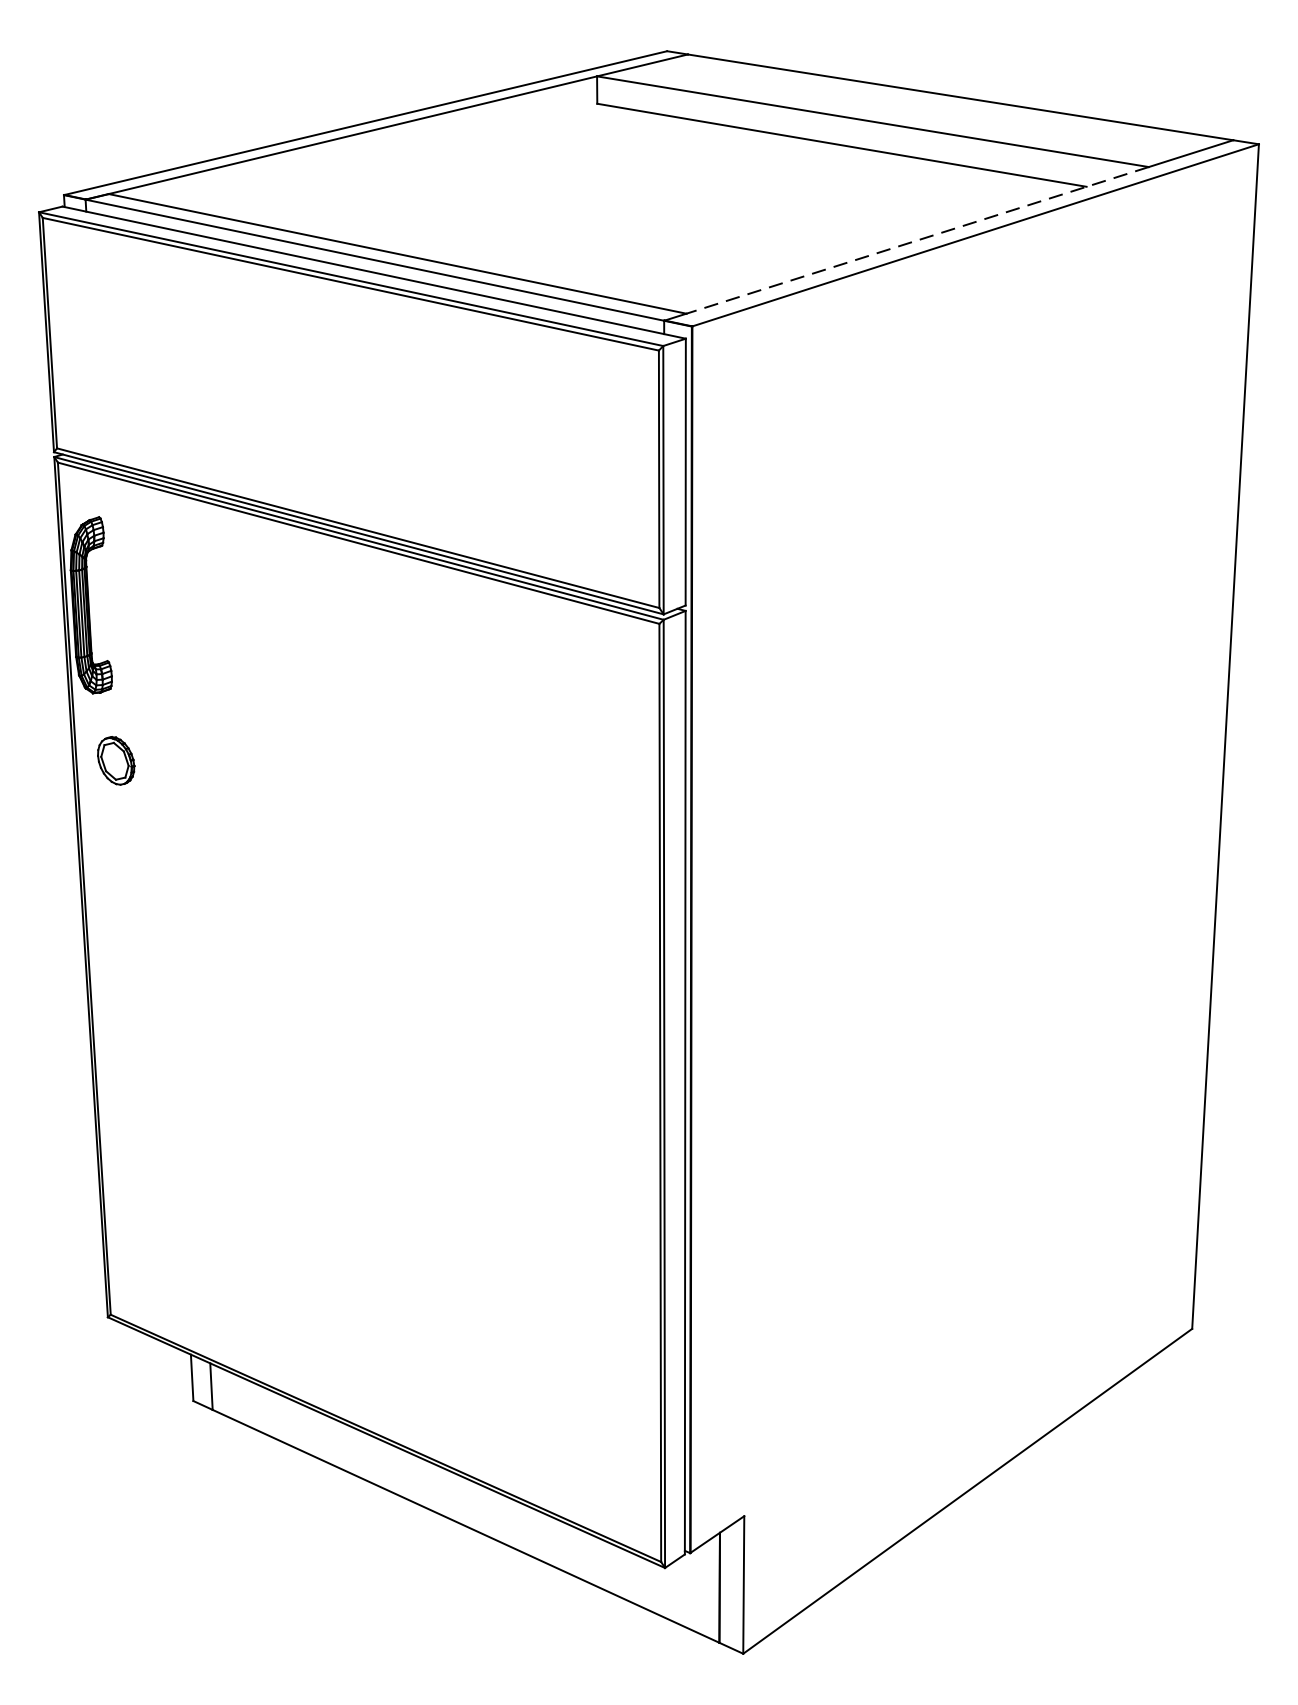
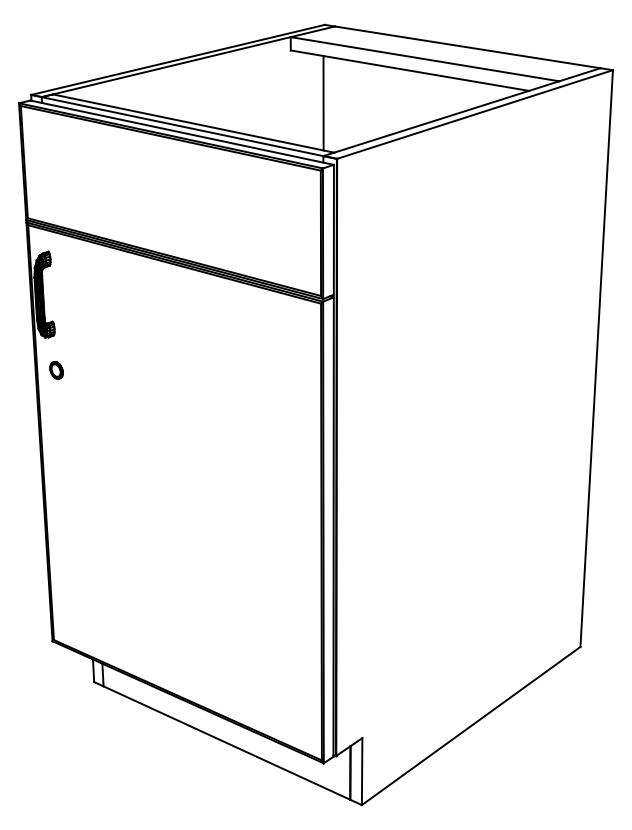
line: (664, 212) -> (323, 103), added
line: (917, 241) -> (446, 117), dashed -> solid
part: (115, 761) -> (56, 370), size x0.71

